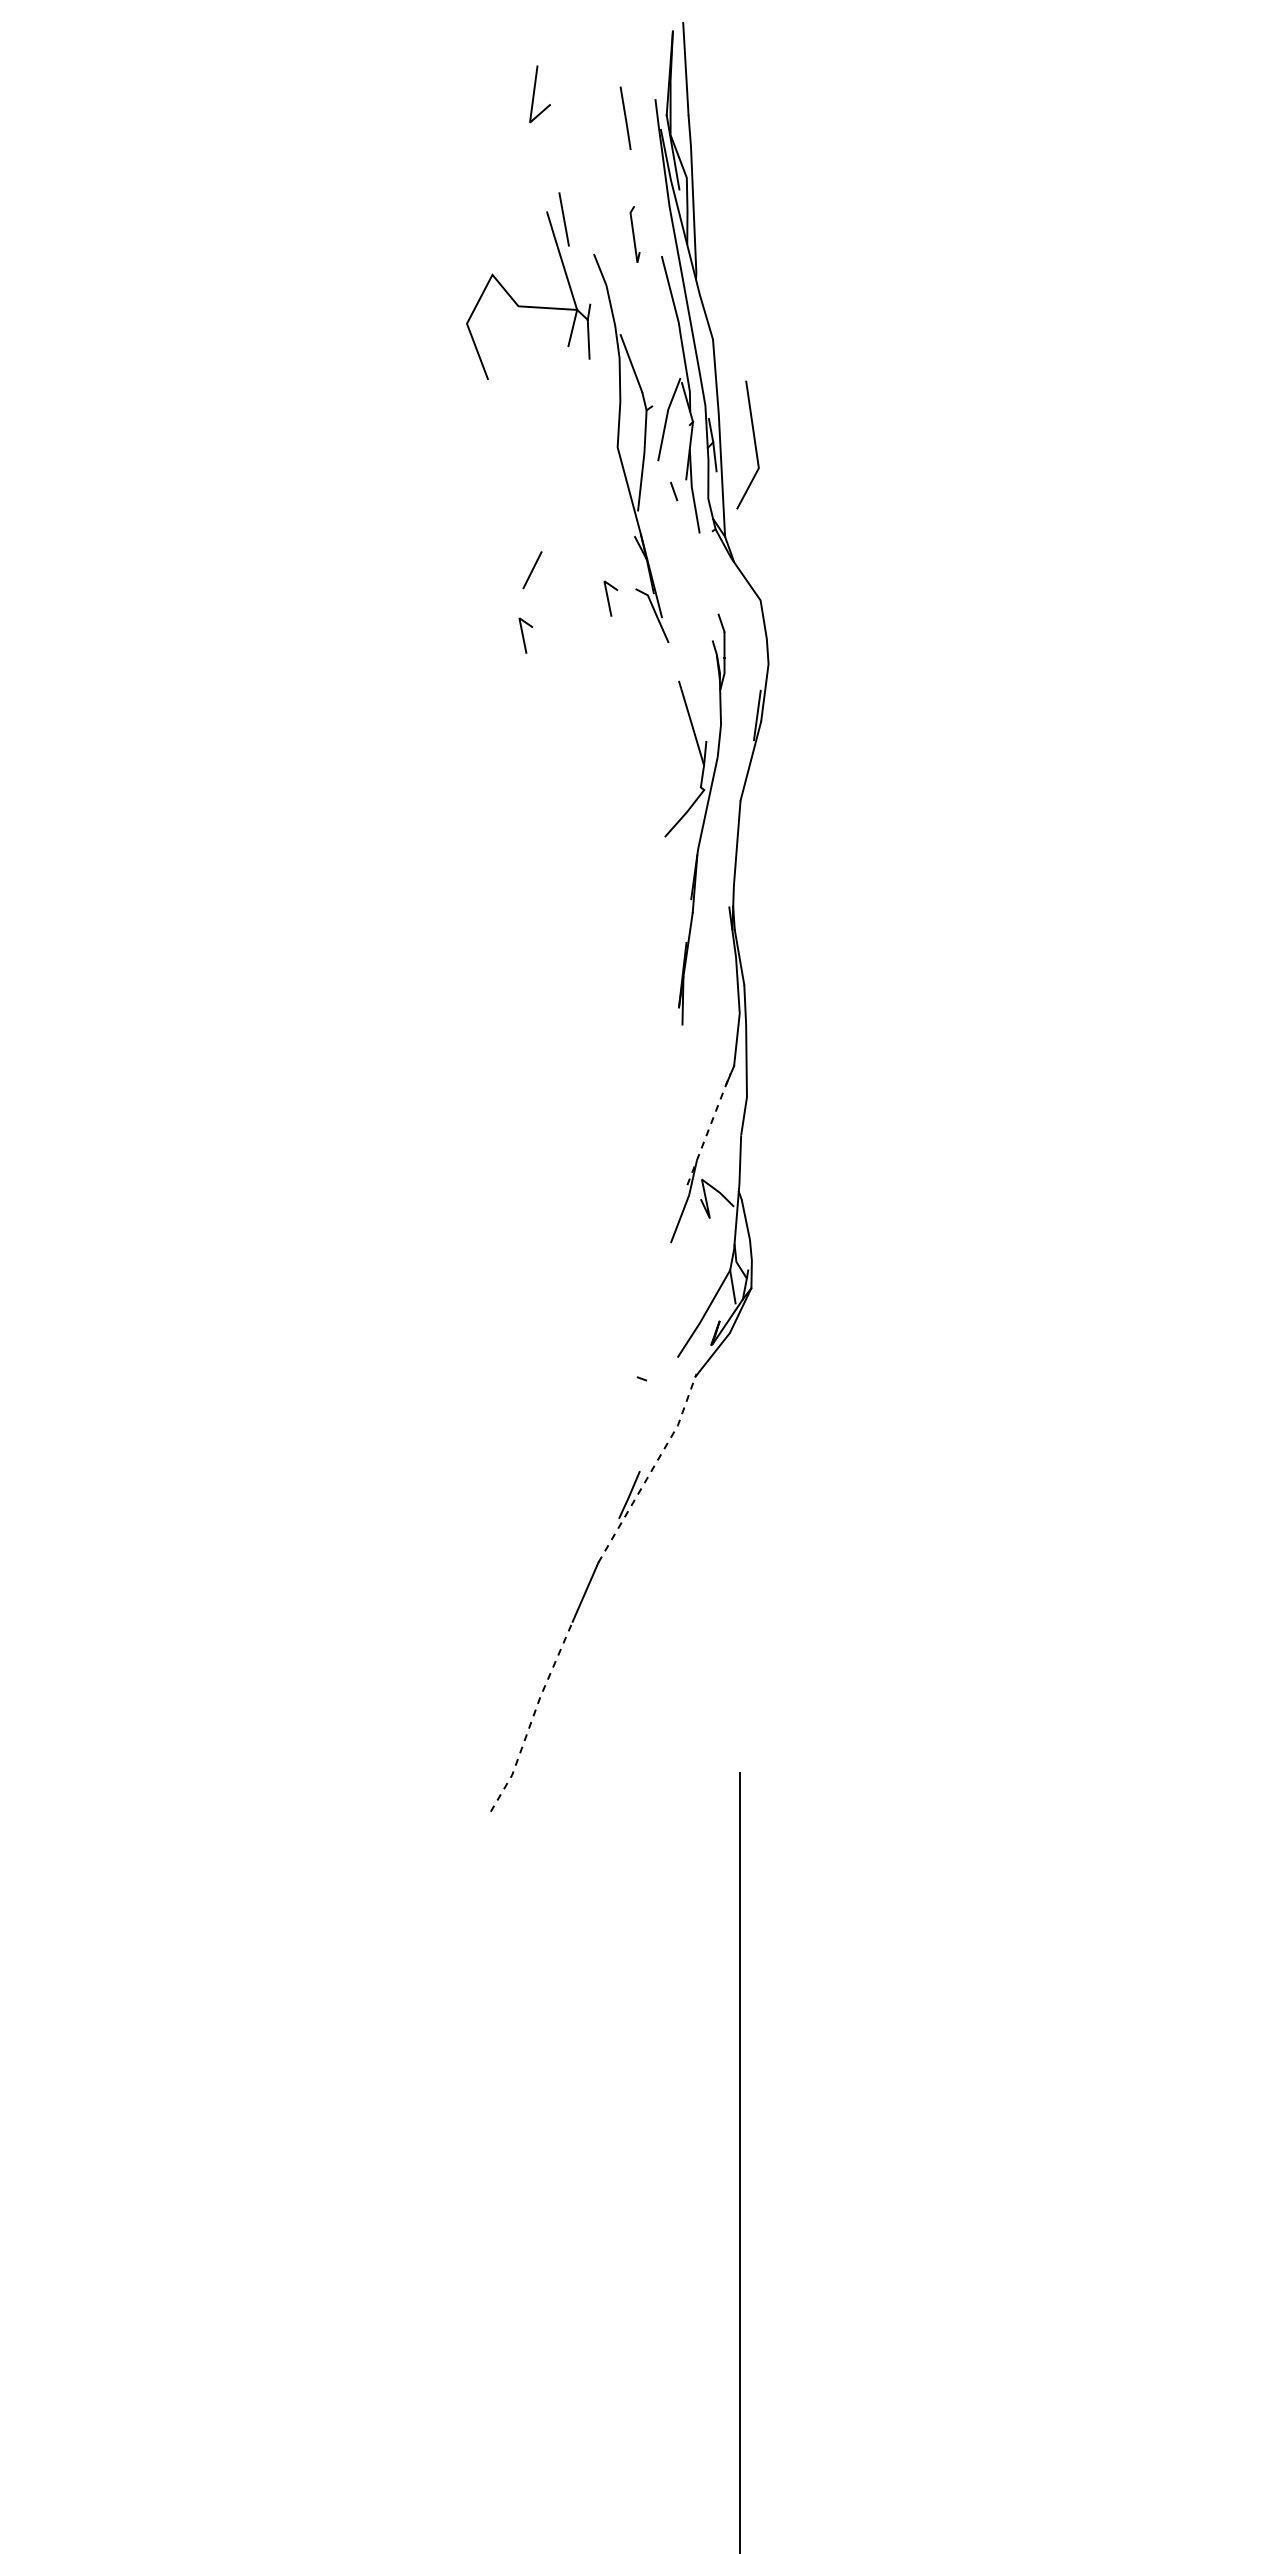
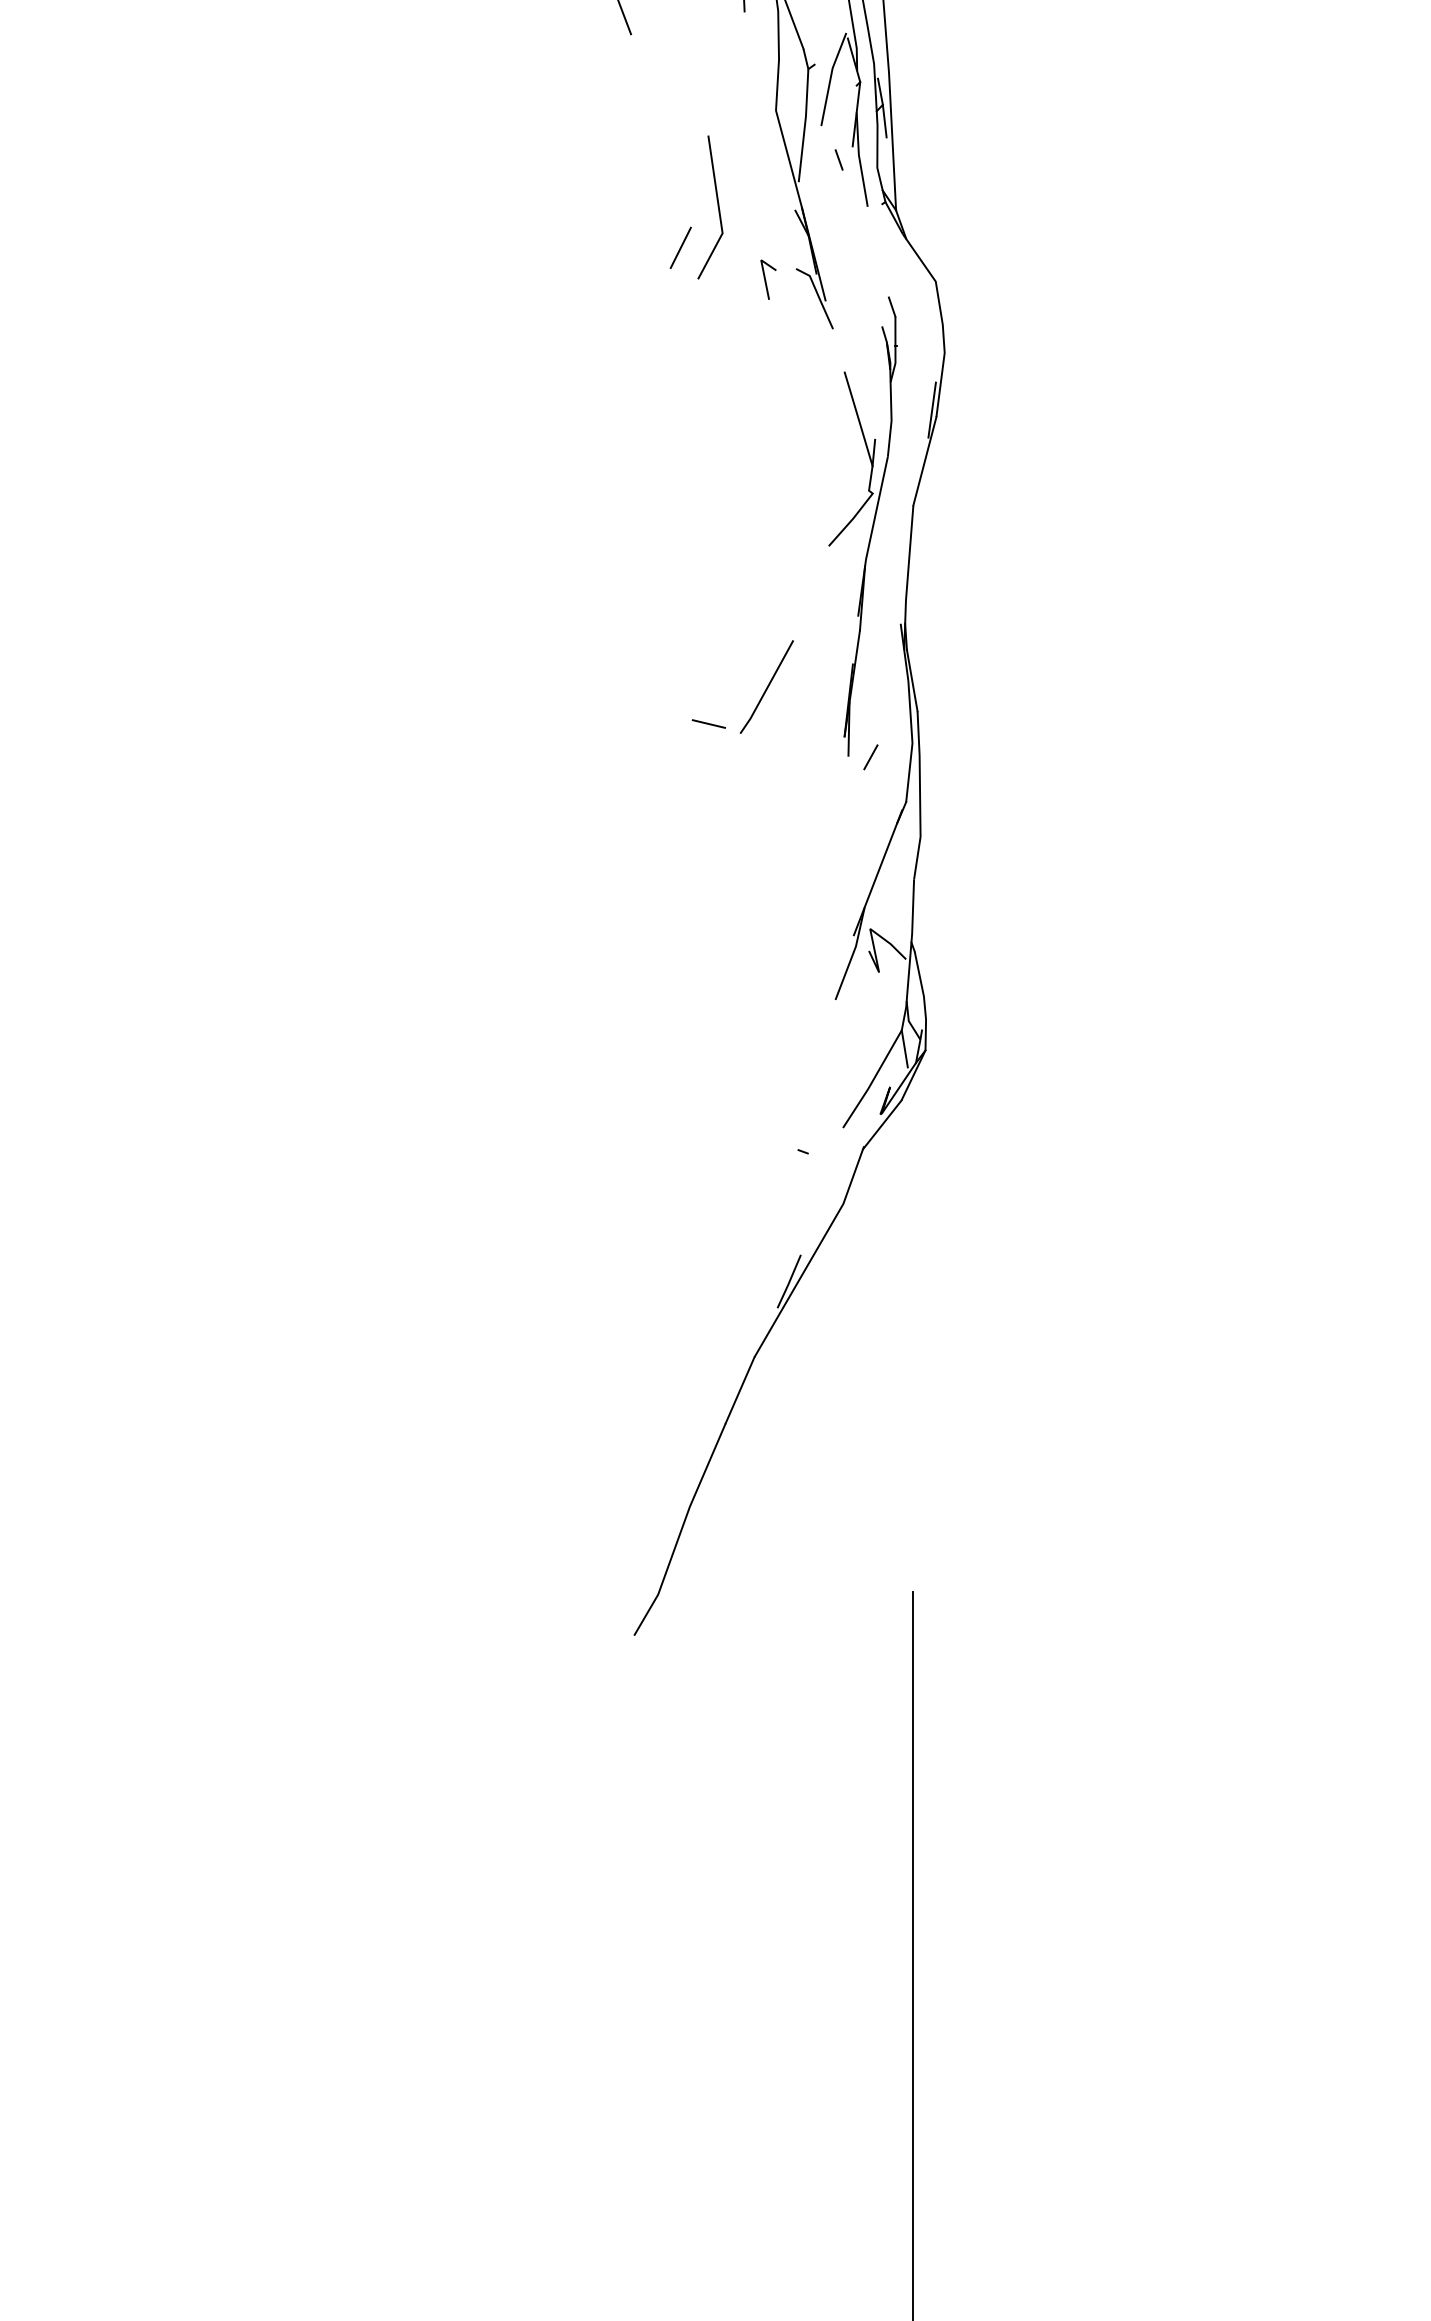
line: (754, 444) -> (717, 206), moved
line: (523, 635) -> (670, 320), removed
line: (609, 963) -> (766, 687), added
line: (557, 995) -> (708, 723), added
line: (702, 1025) -> (870, 756), added
line: (708, 1129) -> (877, 873), dashed -> solid
line: (652, 1469) -> (814, 1253), dashed -> solid
line: (533, 1717) -> (681, 1530), dashed -> solid

